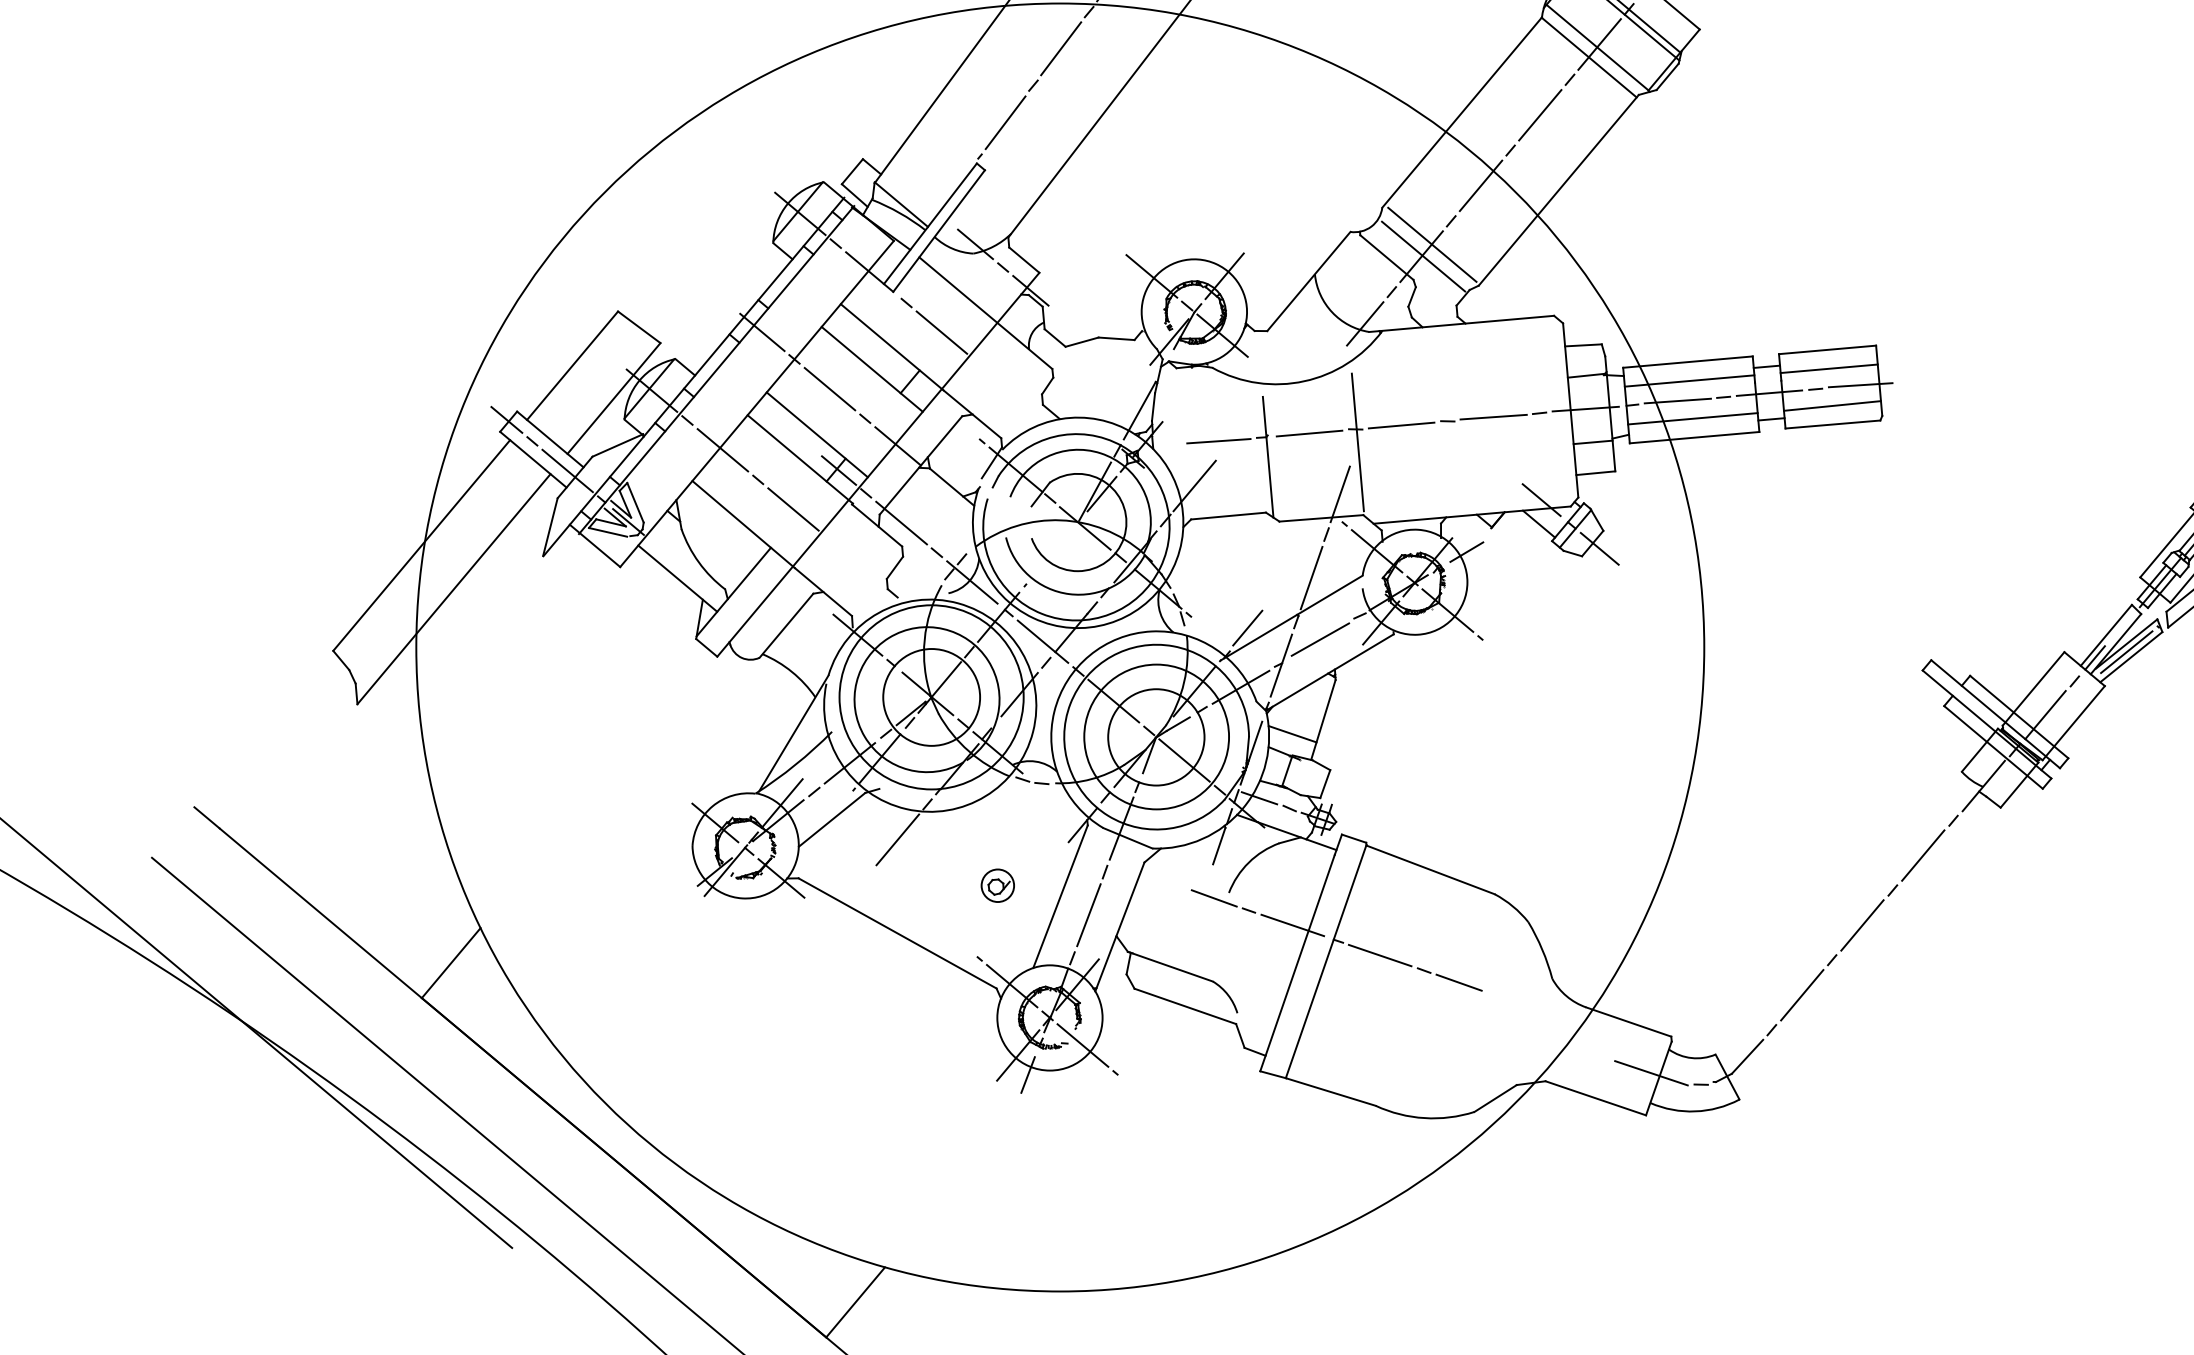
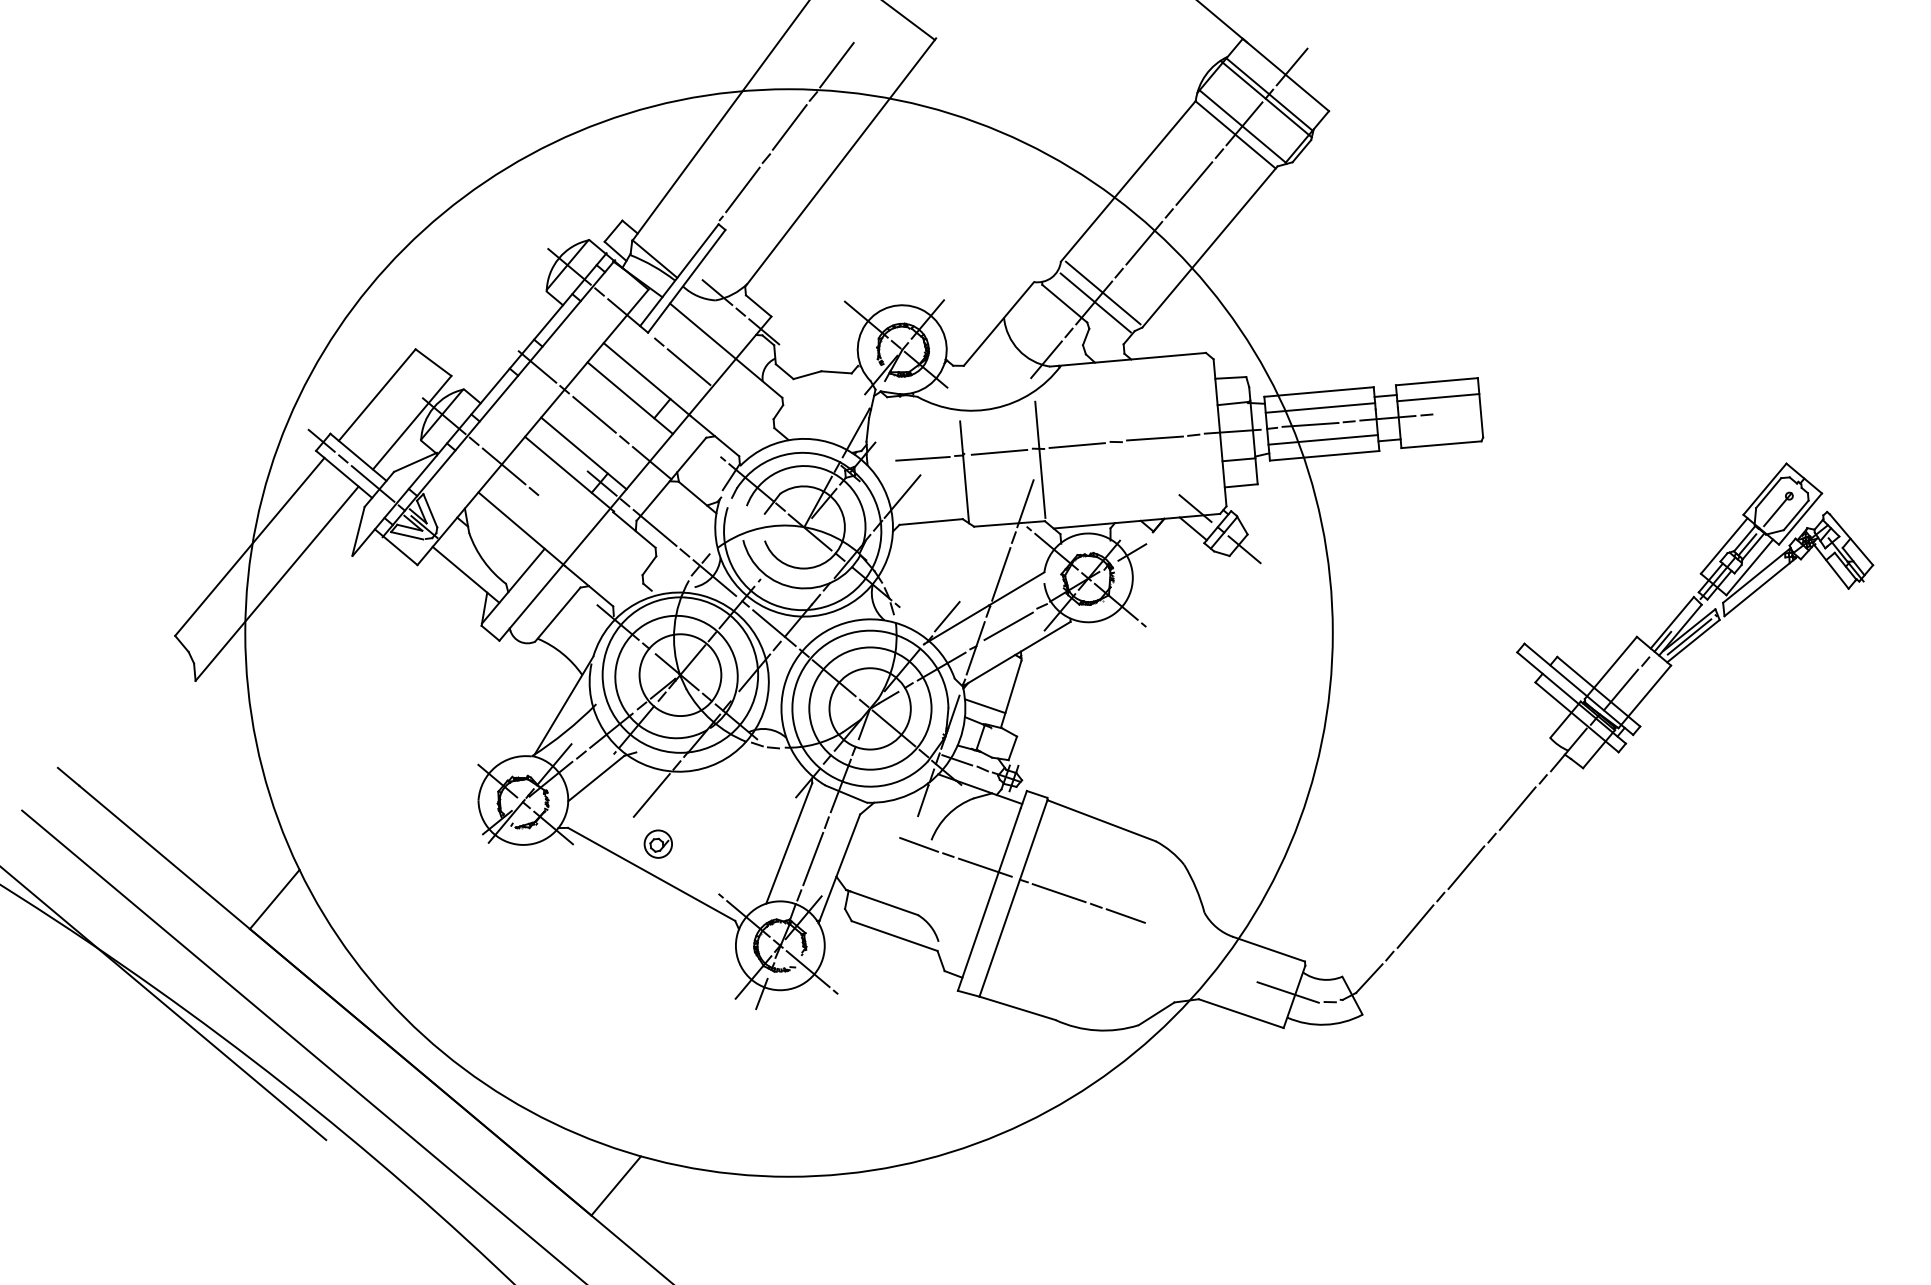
line: (1860, 385) -> (1464, 411), removed
line: (1832, 405) -> (1441, 428), removed
line: (793, 509) -> (563, 516), removed
part: (996, 884) -> (657, 843), moved

